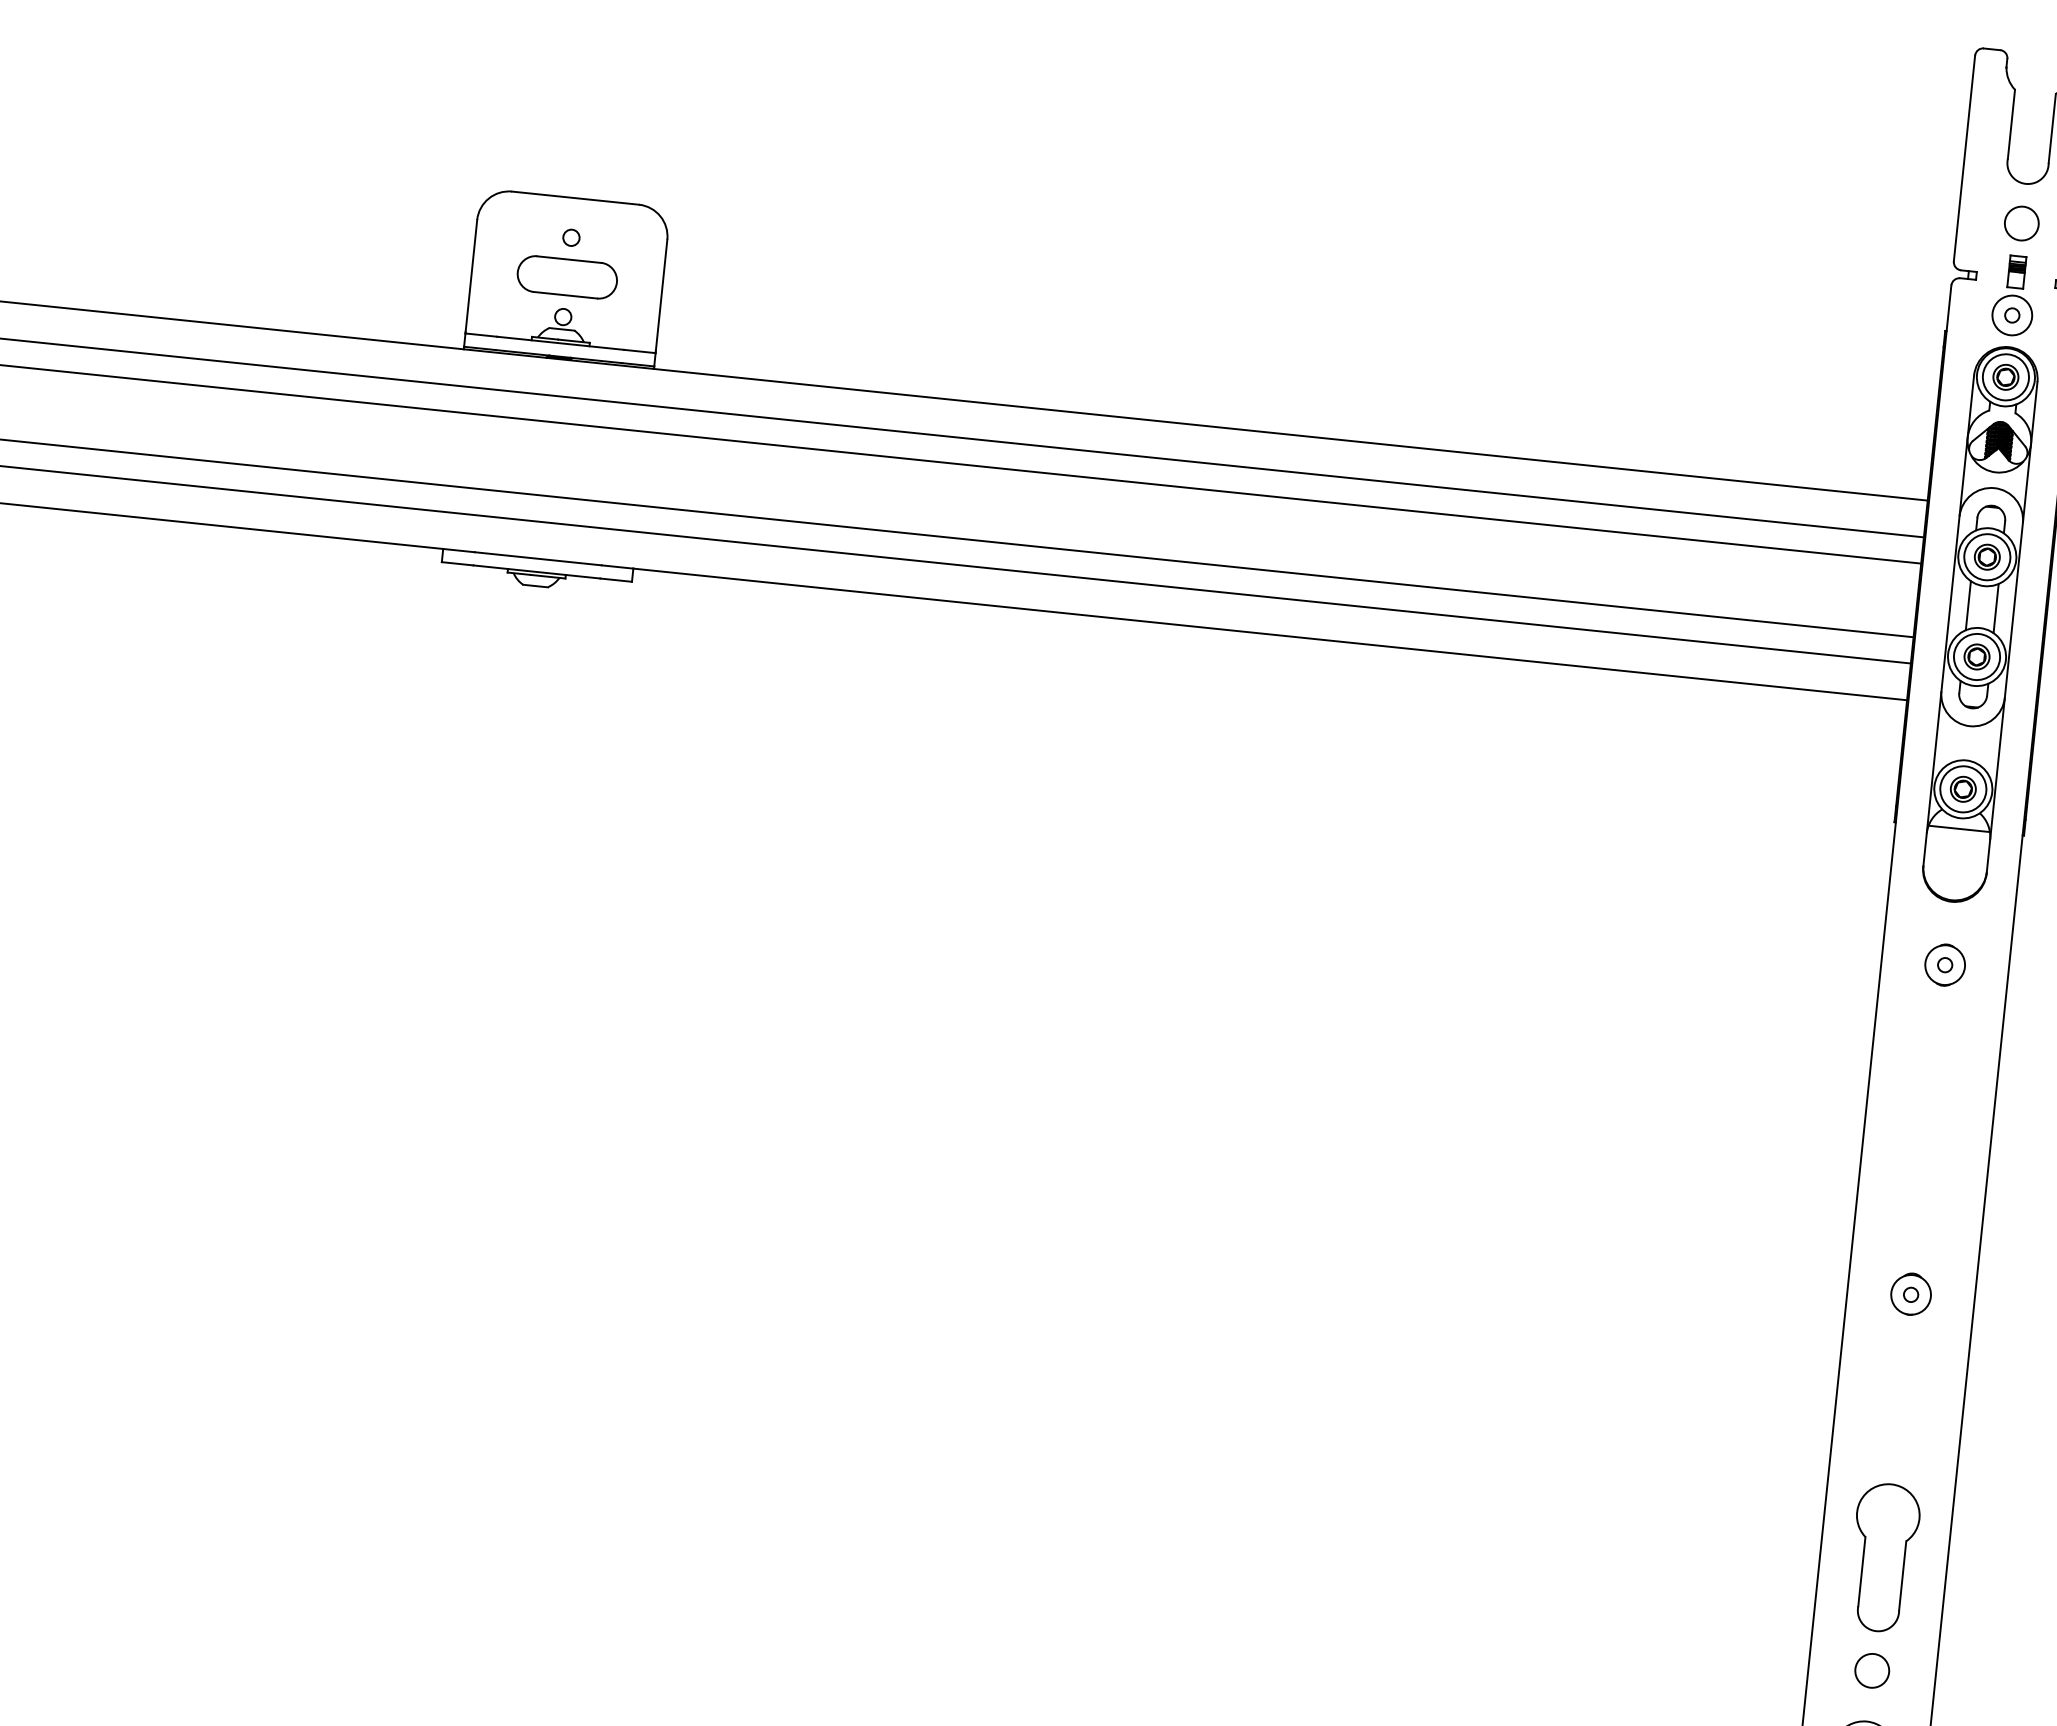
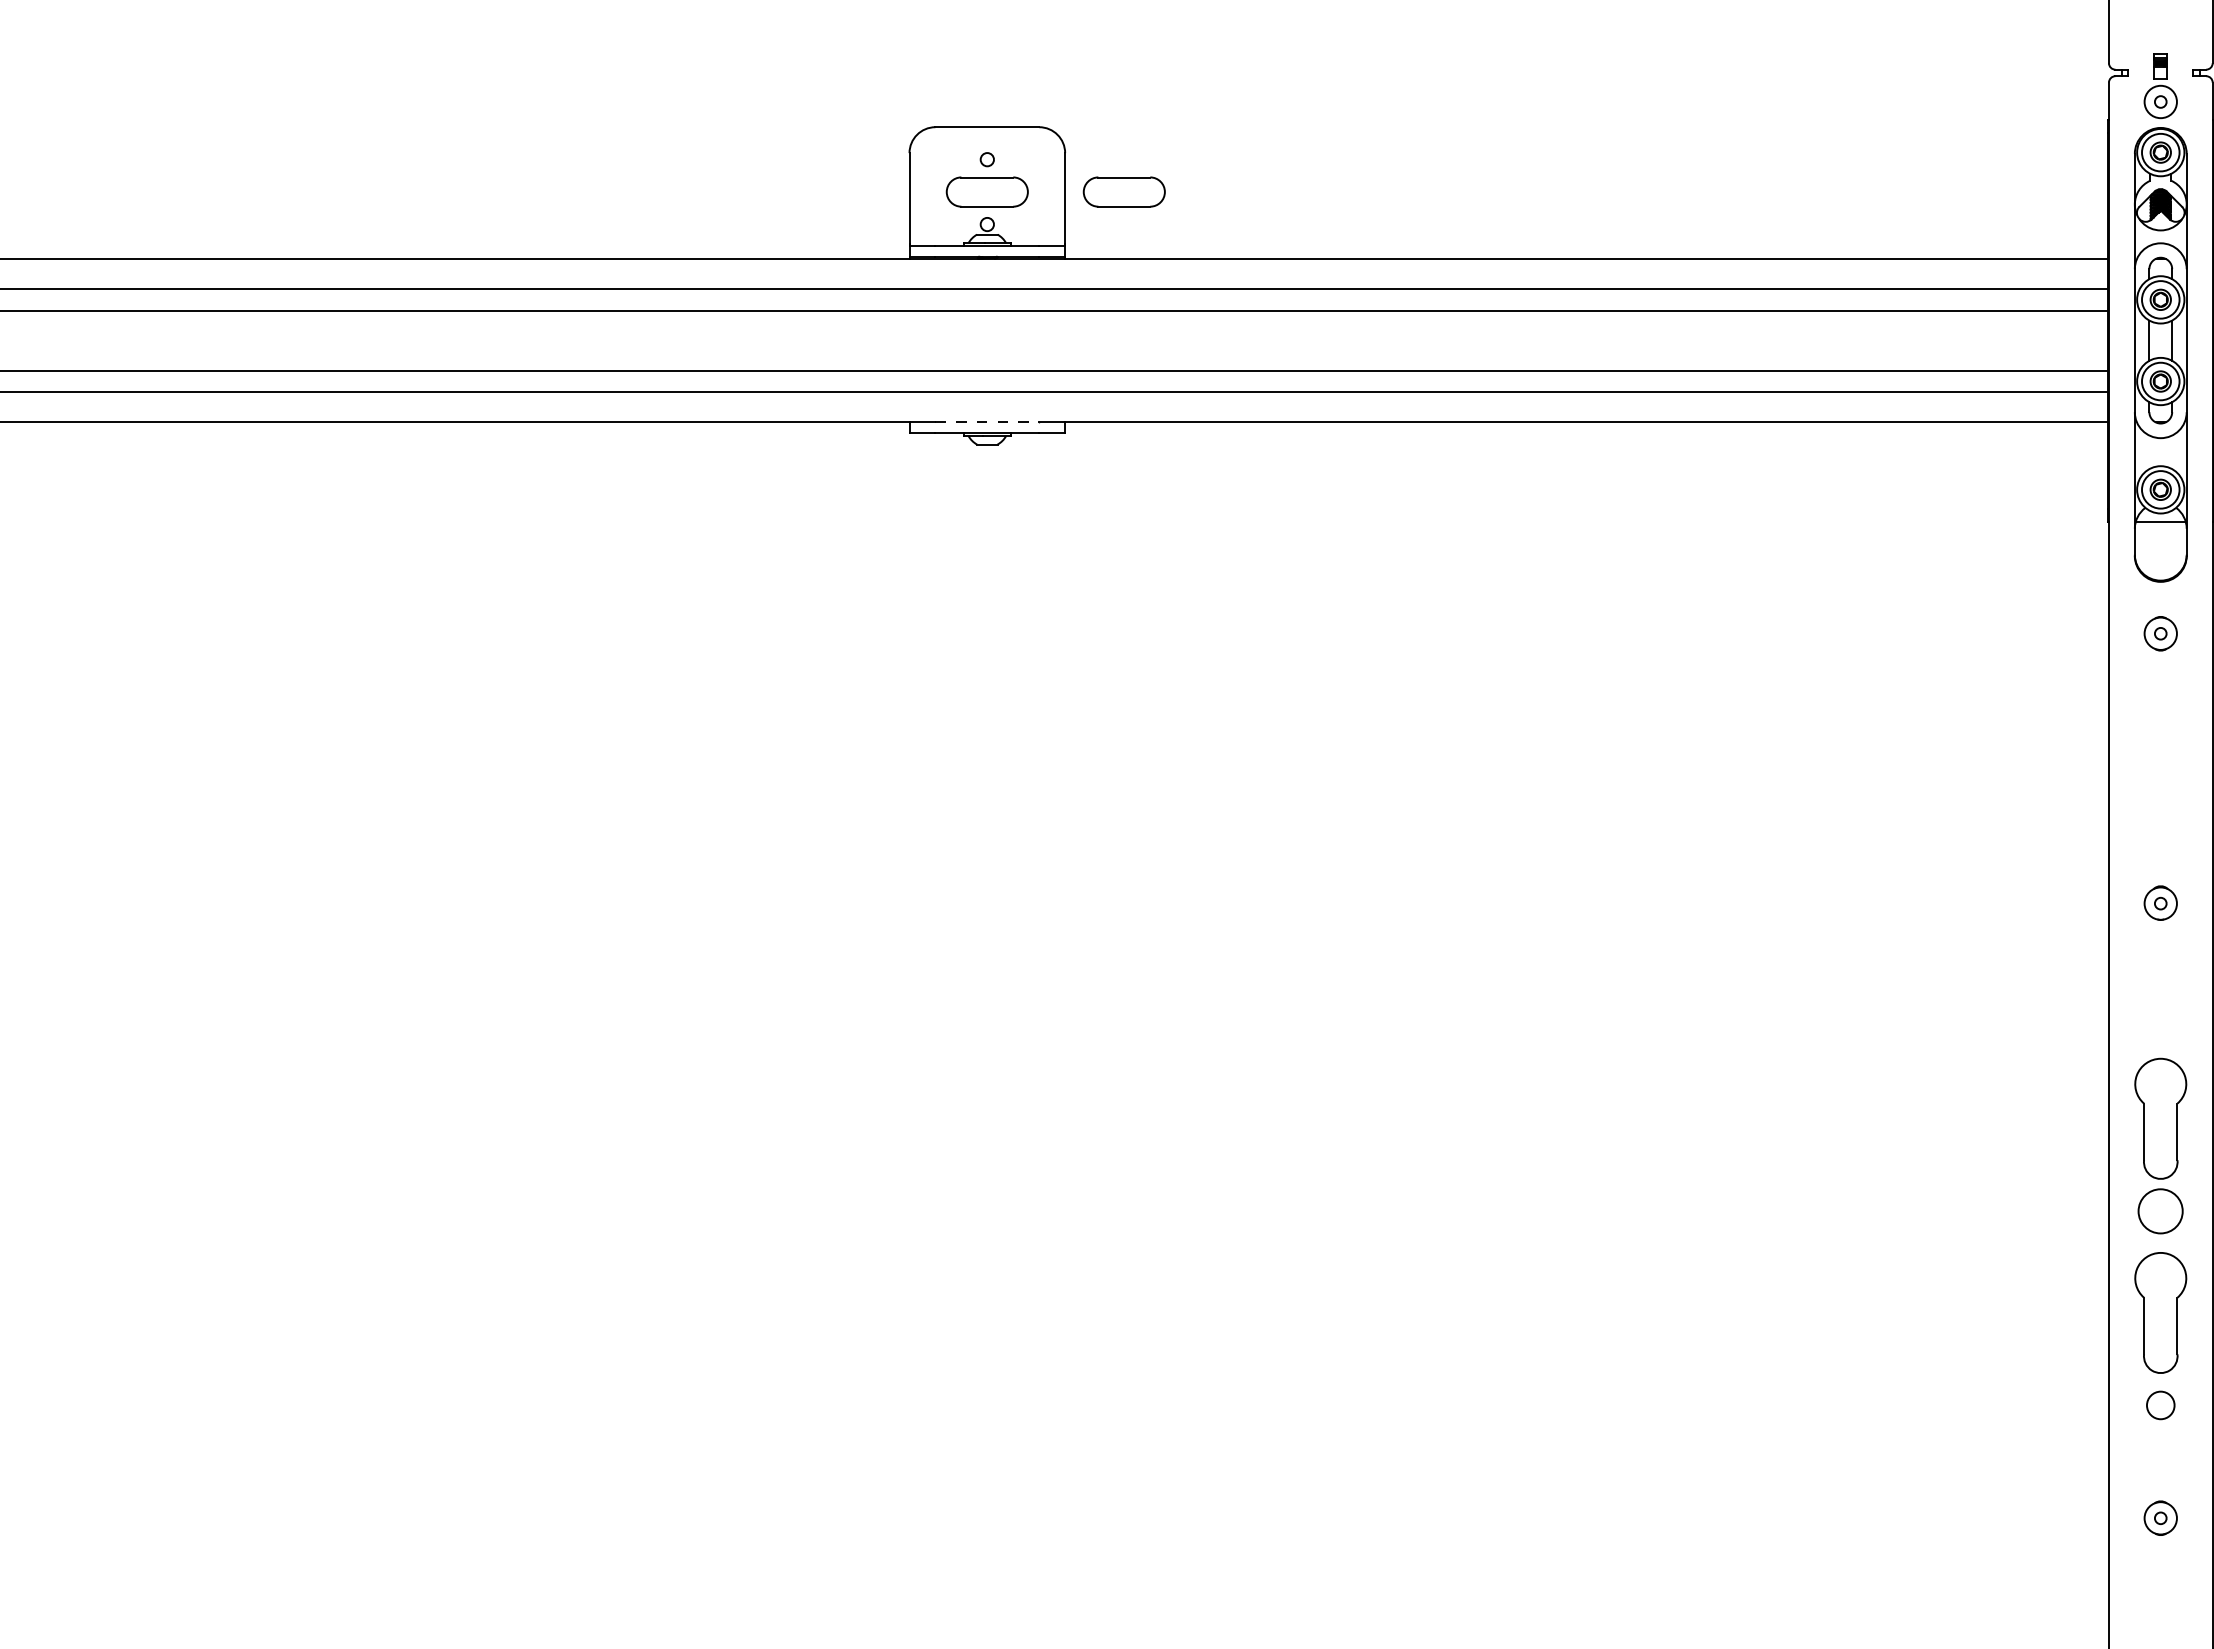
circle: (2021, 223) -> (2160, 26), removed
part: (733, 293) -> (1123, 191), added
line: (538, 558) -> (987, 422), solid -> dashed
circle: (1871, 1670) -> (2160, 1211), size x1.6

